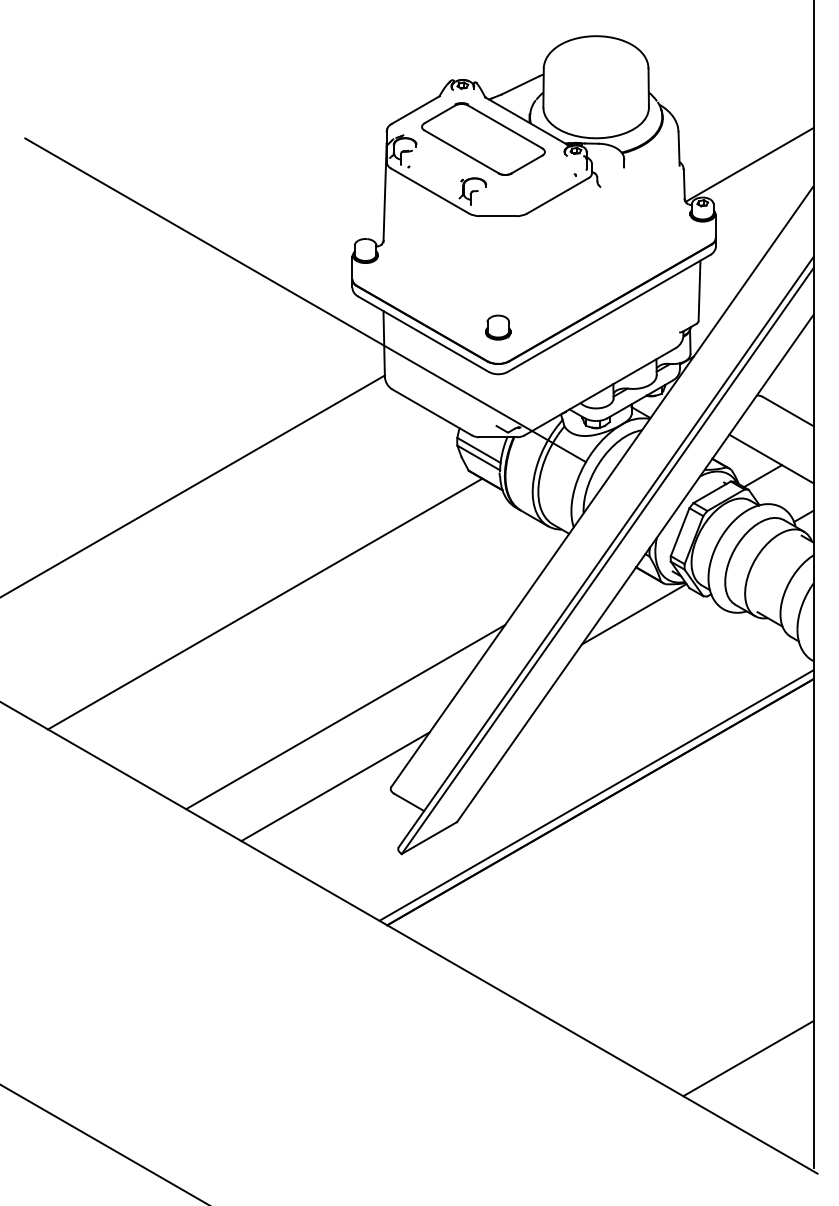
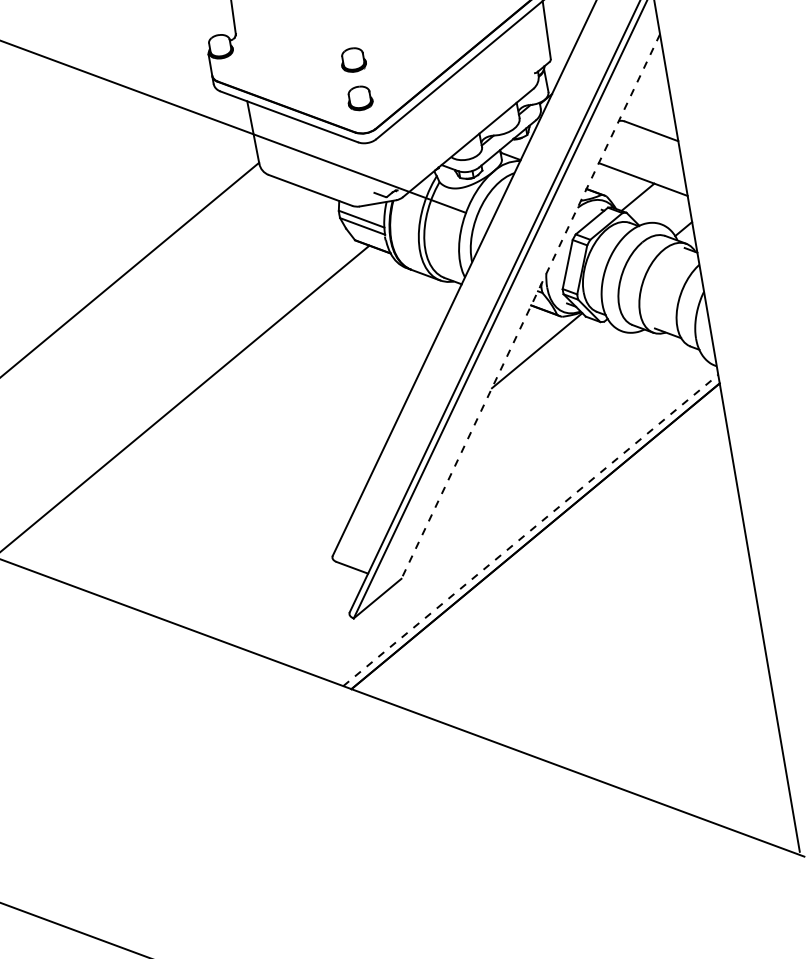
part: (498, 287) -> (353, 59), added
line: (635, 568) -> (530, 306), solid -> dashed
line: (345, 717) -> (277, 496), removed
line: (335, 786) -> (279, 564), removed
line: (596, 795) -> (530, 530), solid -> dashed
line: (748, 1058) -> (719, 757), removed

